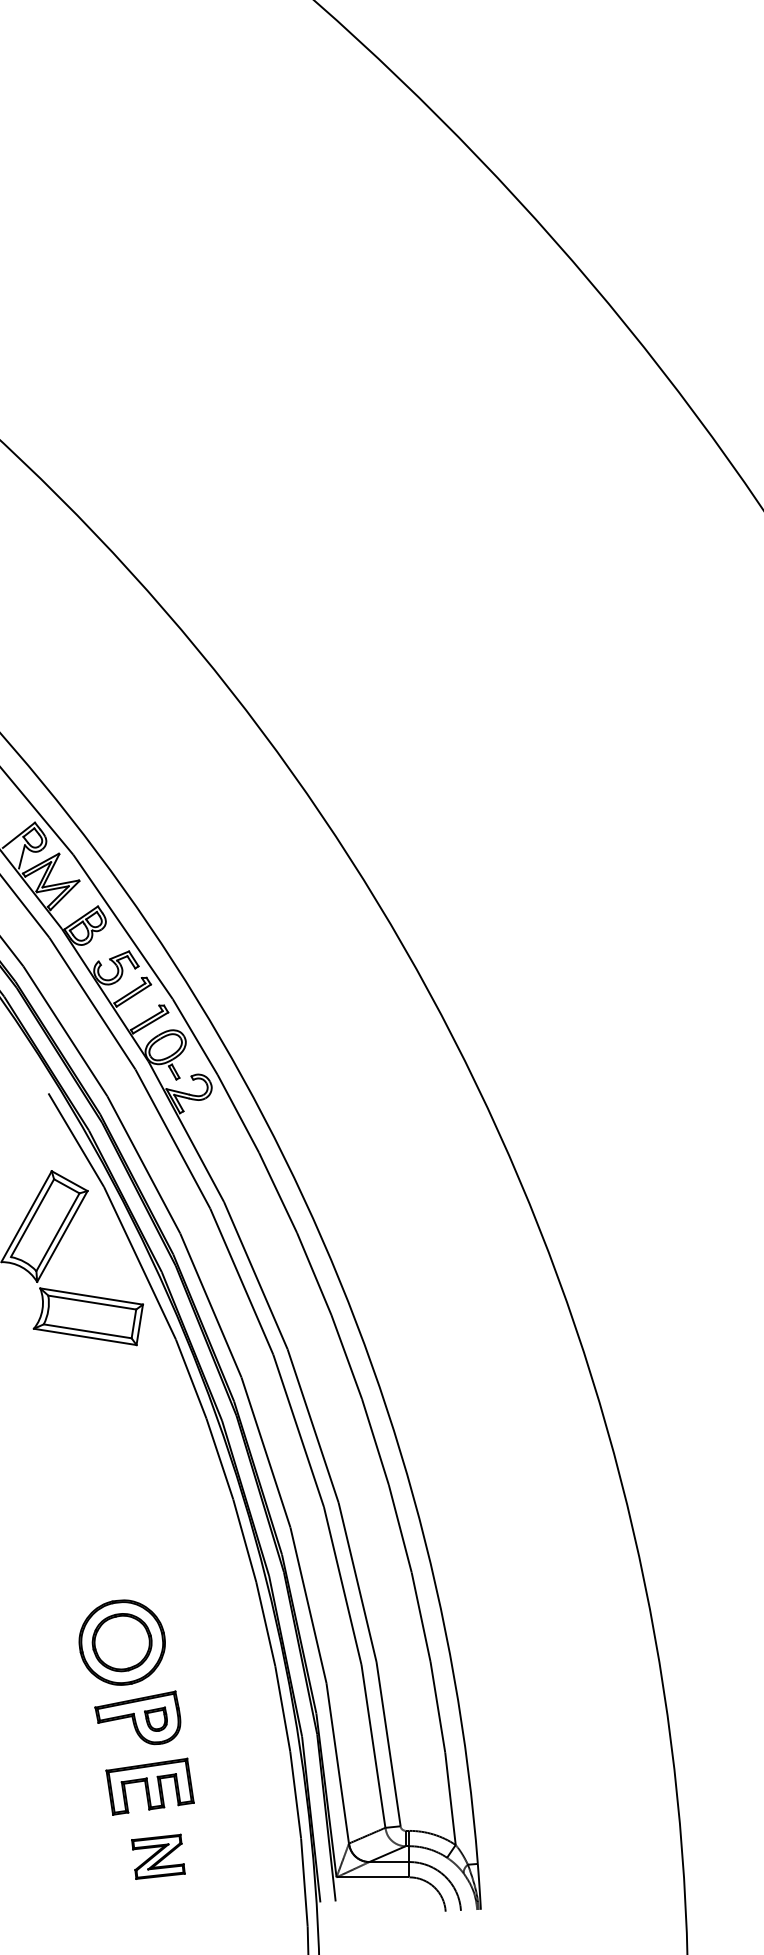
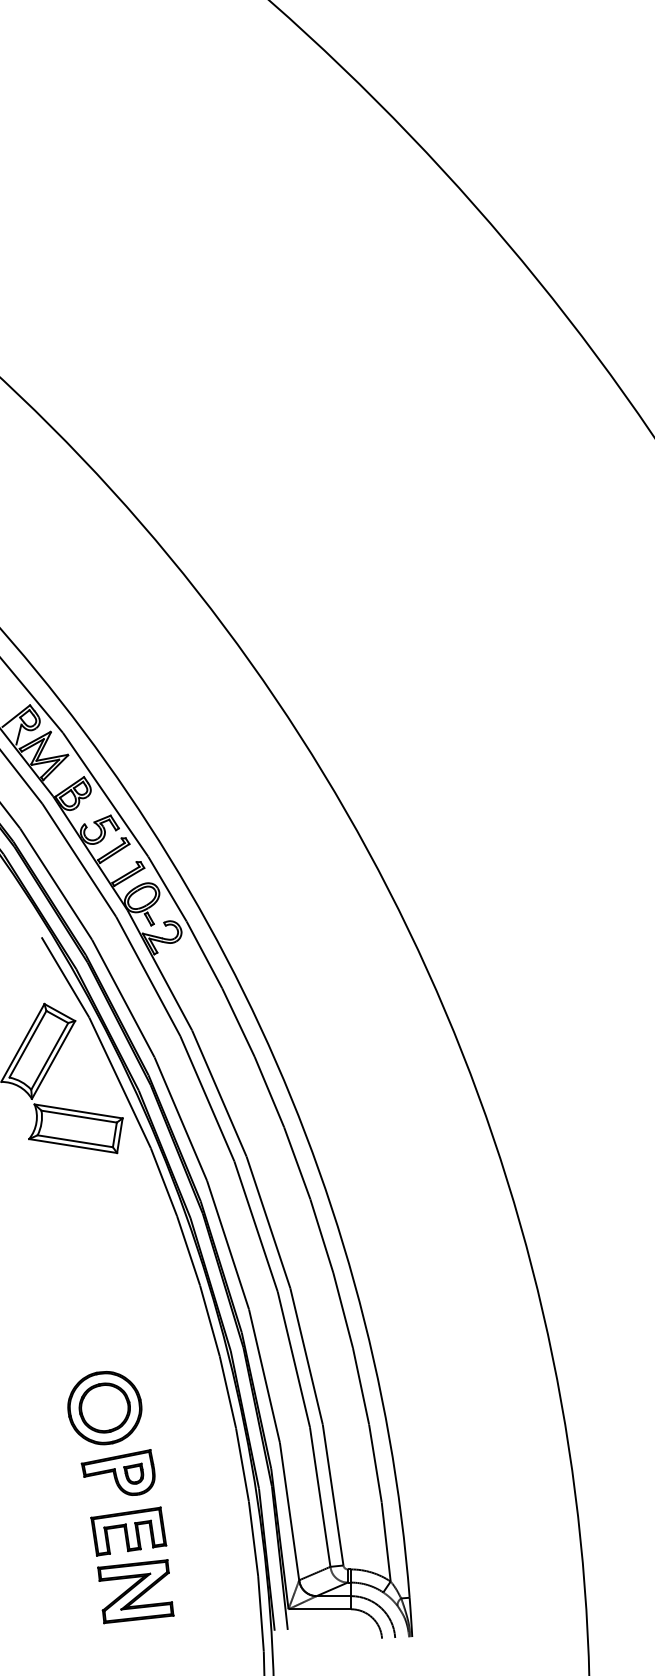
part: (158, 1856) -> (135, 1591), size x1.67

